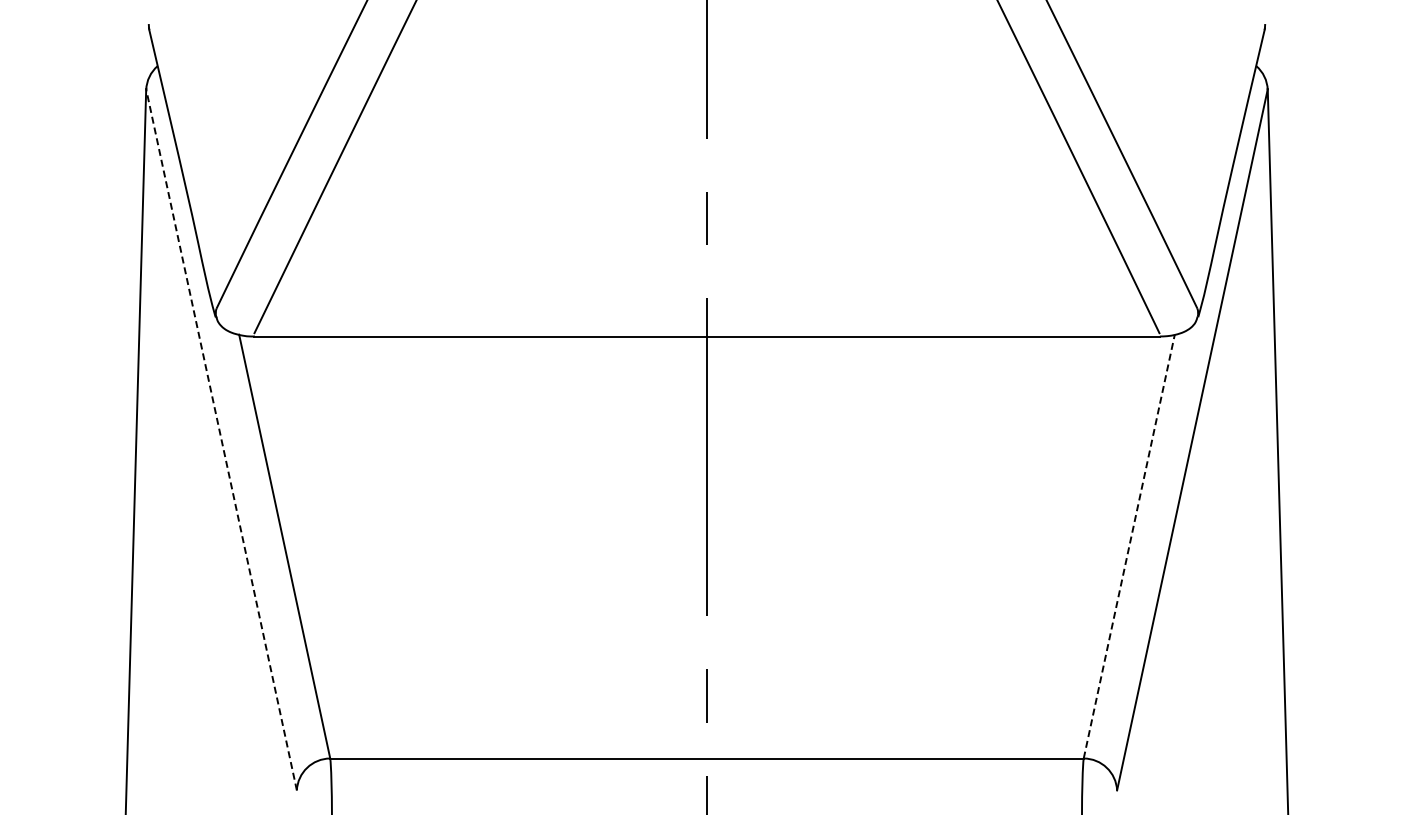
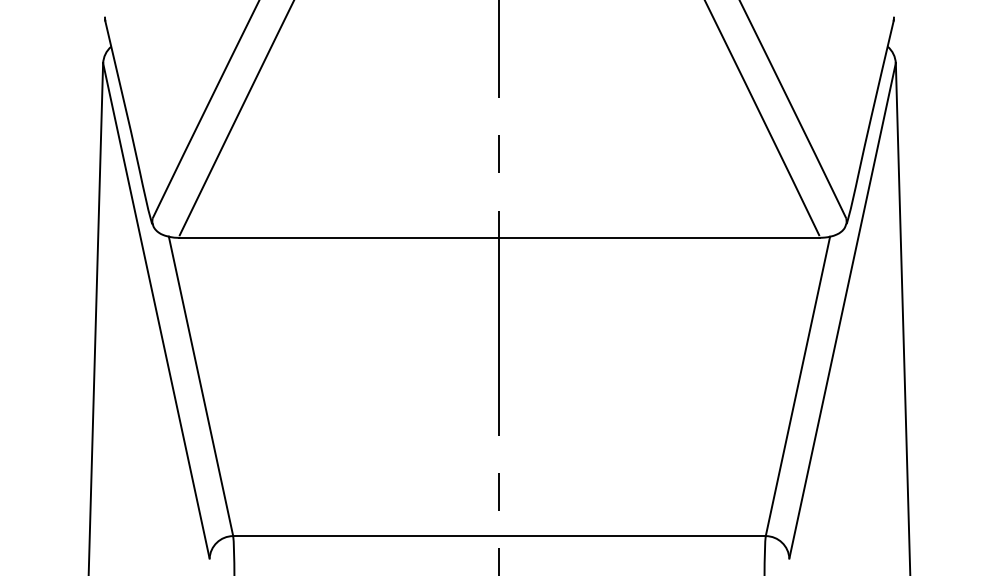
line: (221, 439) -> (156, 310), dashed -> solid
line: (1129, 546) -> (798, 386), dashed -> solid

